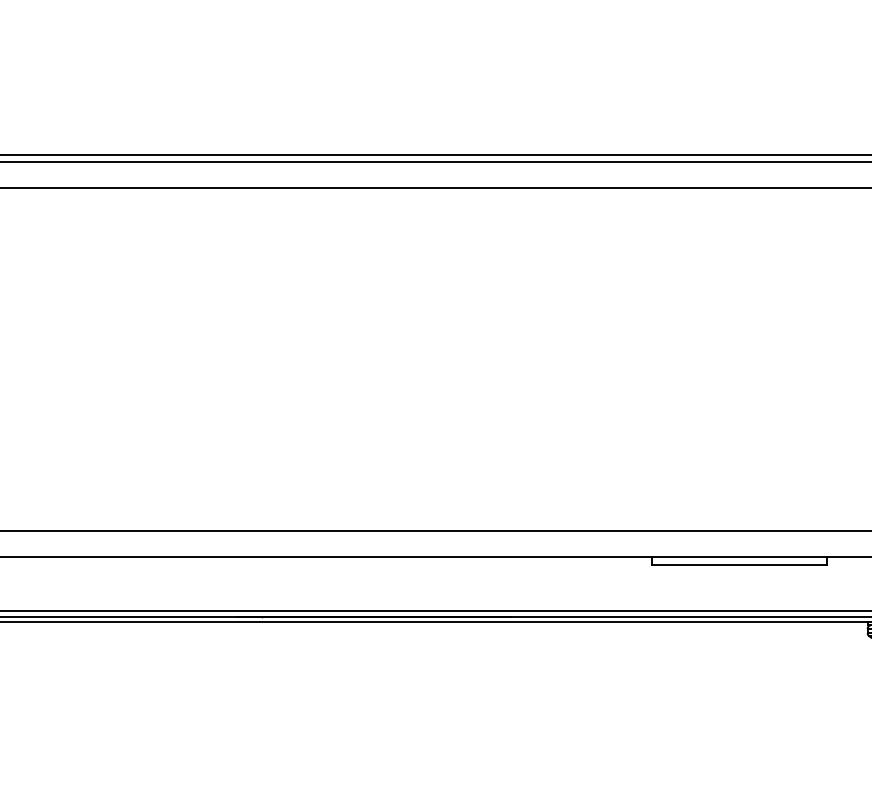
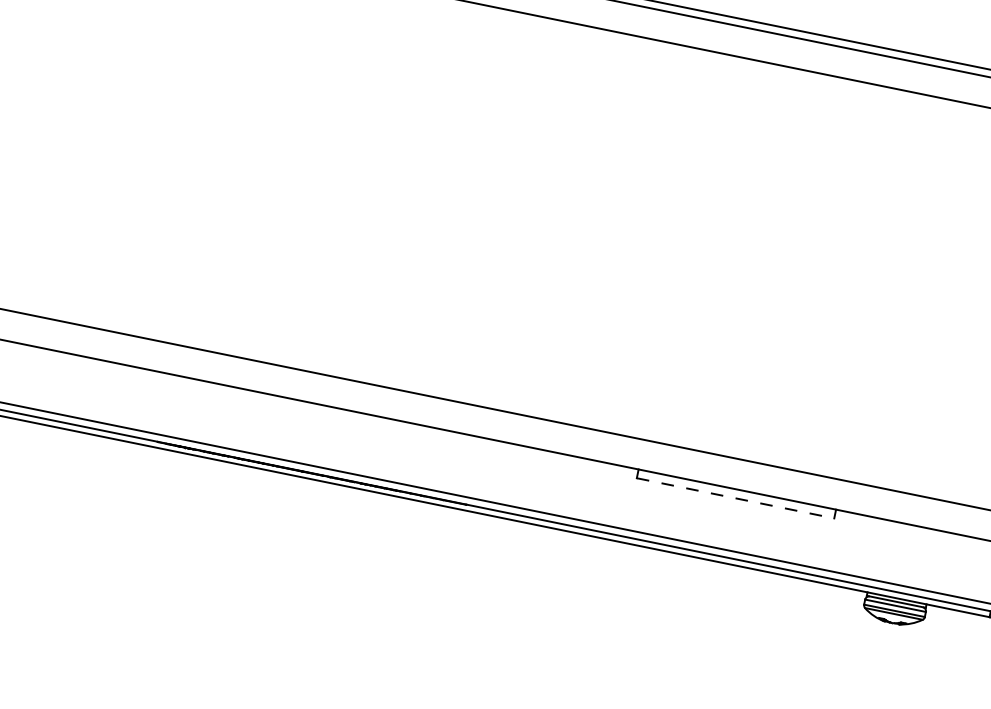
line: (739, 564) -> (735, 497), solid -> dashed

